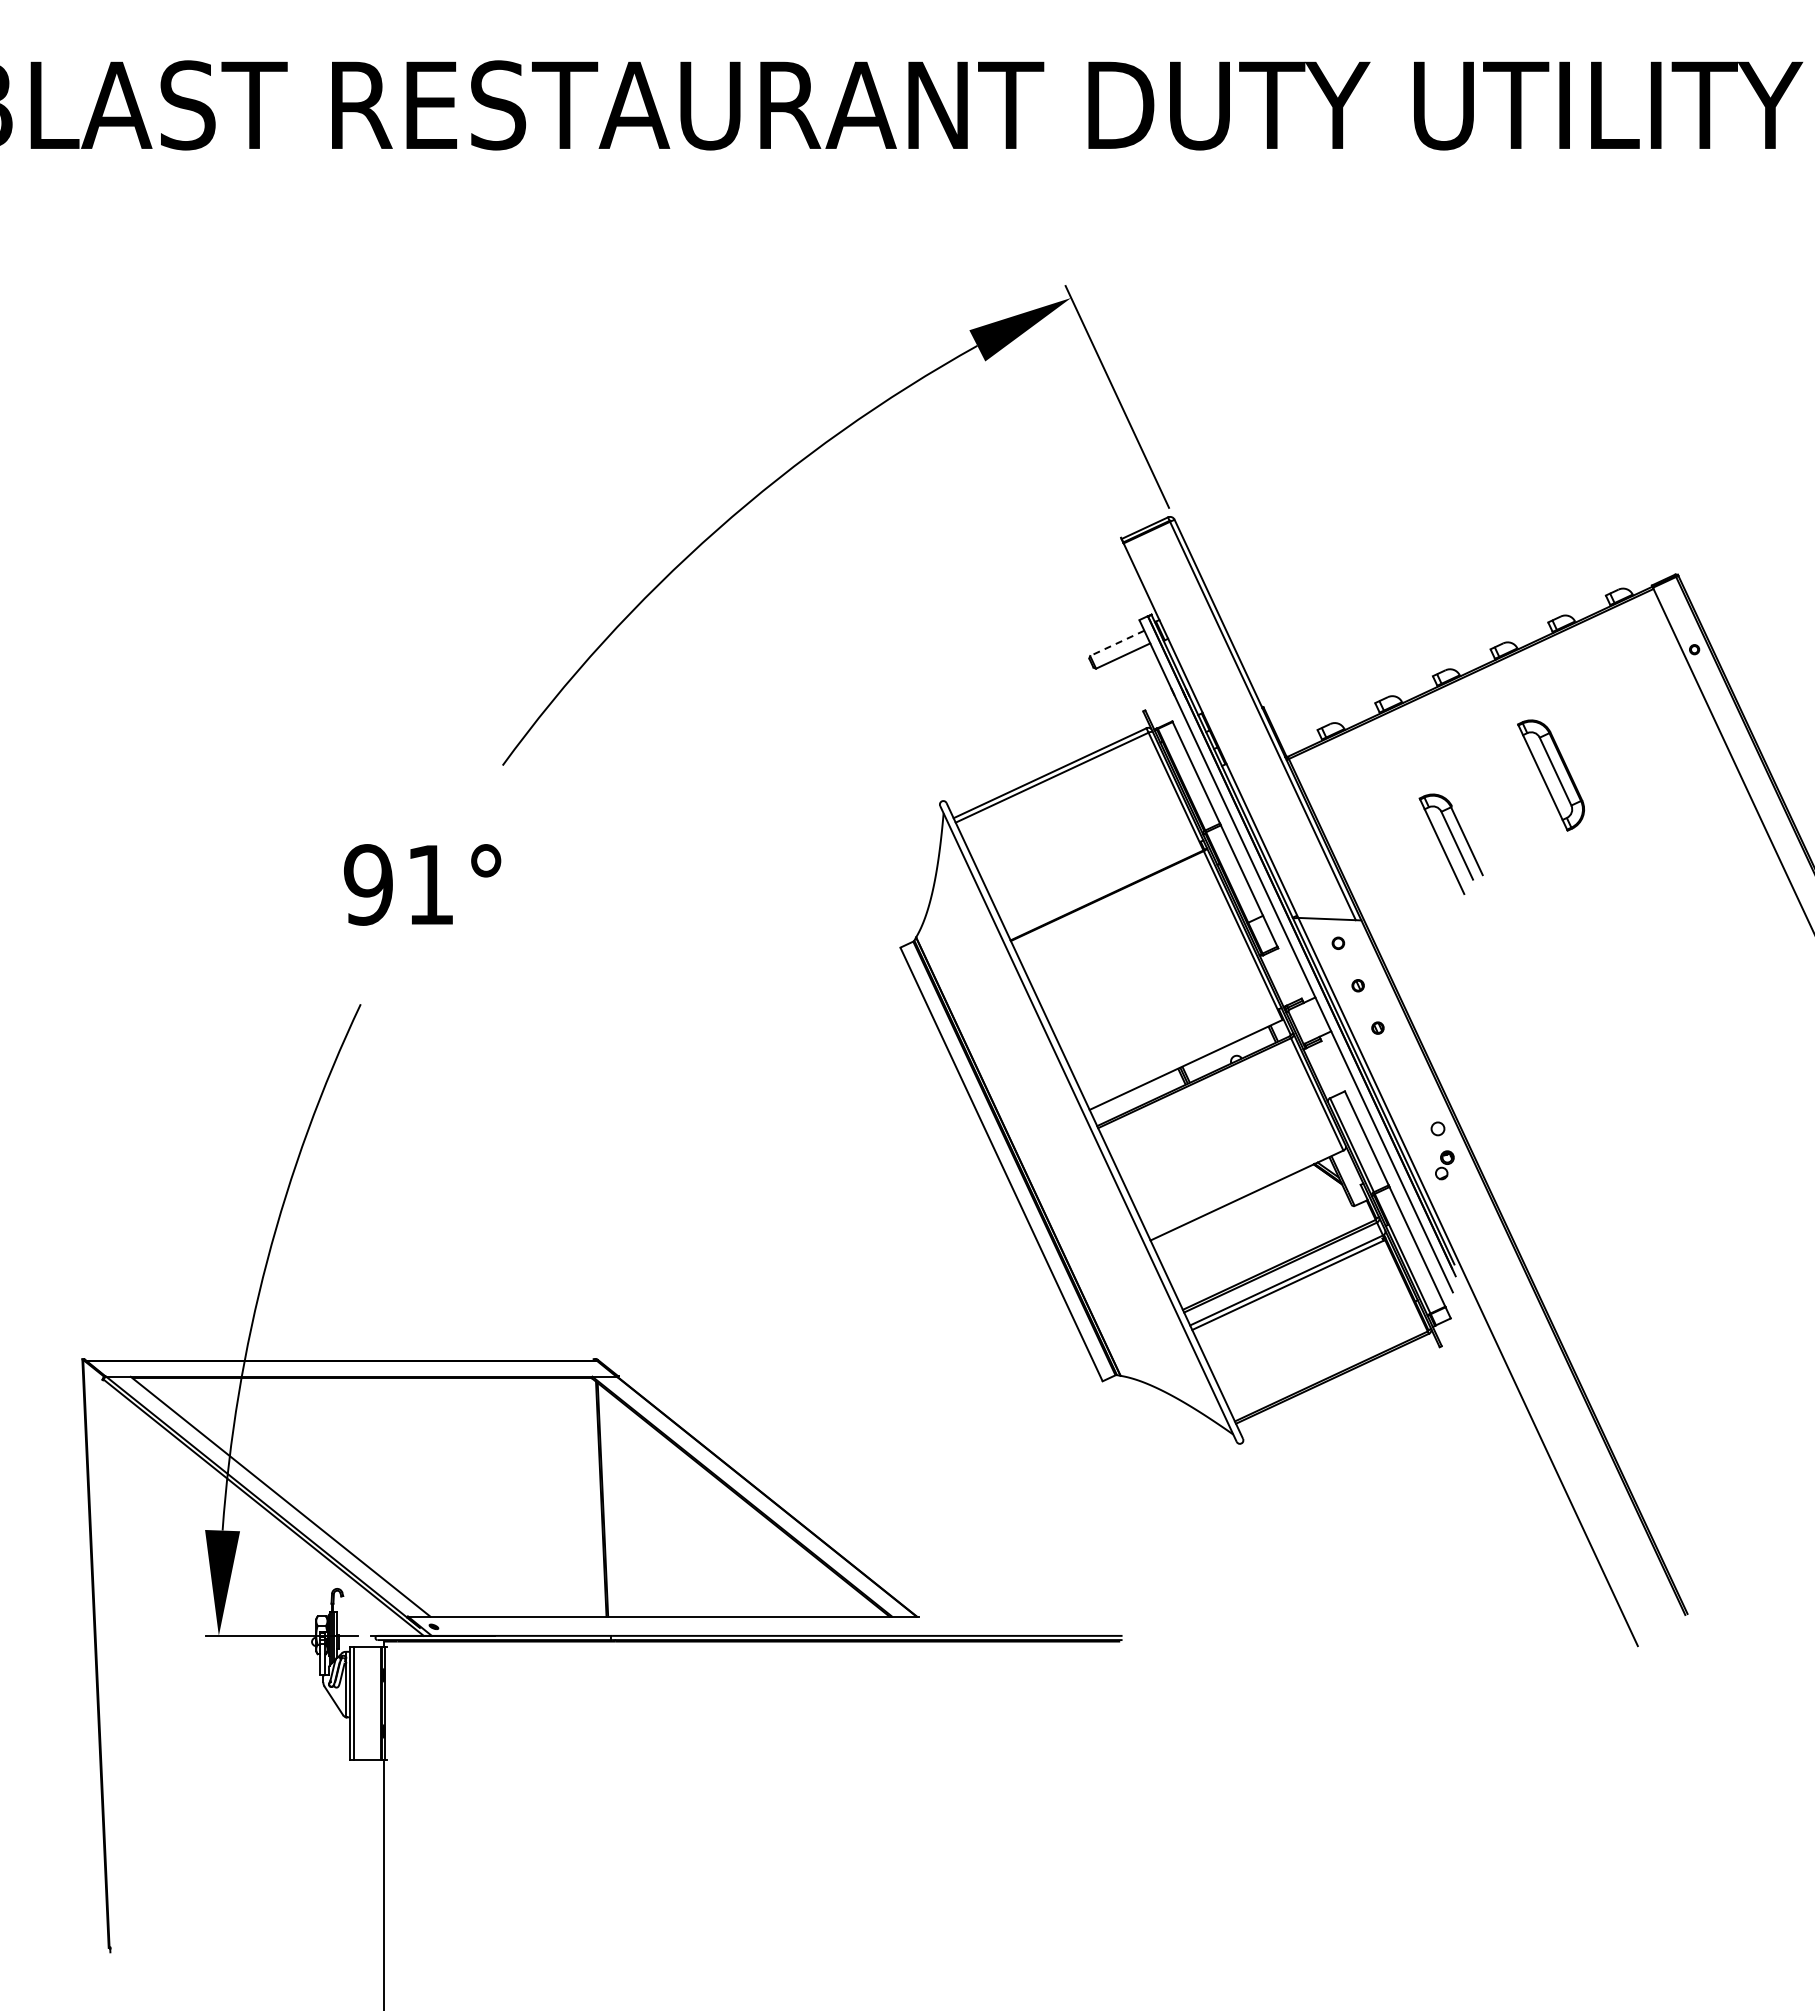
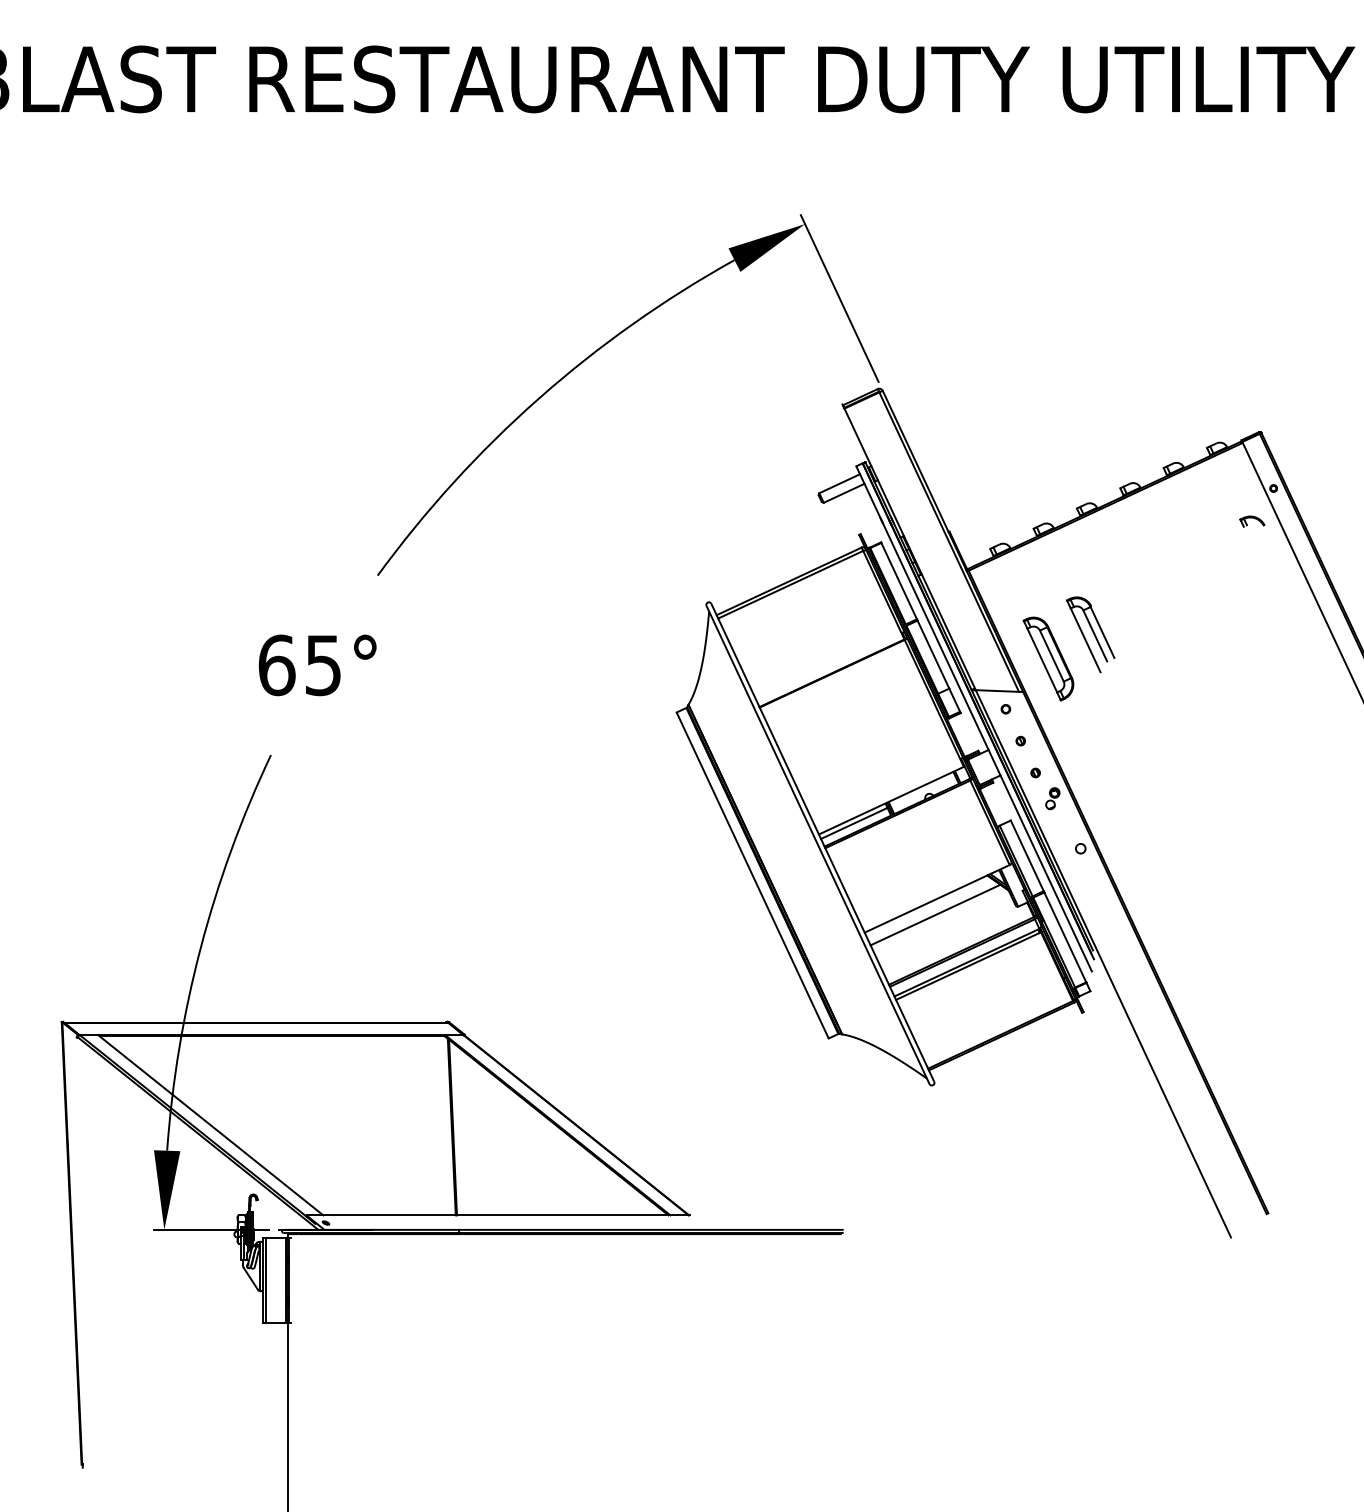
line: (1117, 643) -> (839, 483), dashed -> solid
part: (1666, 693) -> (1252, 521), added
part: (1550, 775) -> (1048, 659), moved
text: (398, 884) -> (299, 665), 91° -> 65°
line: (1136, 1094) -> (854, 822), added
part: (1444, 1165) -> (1052, 798), moved
line: (1244, 1216) -> (935, 914), added

